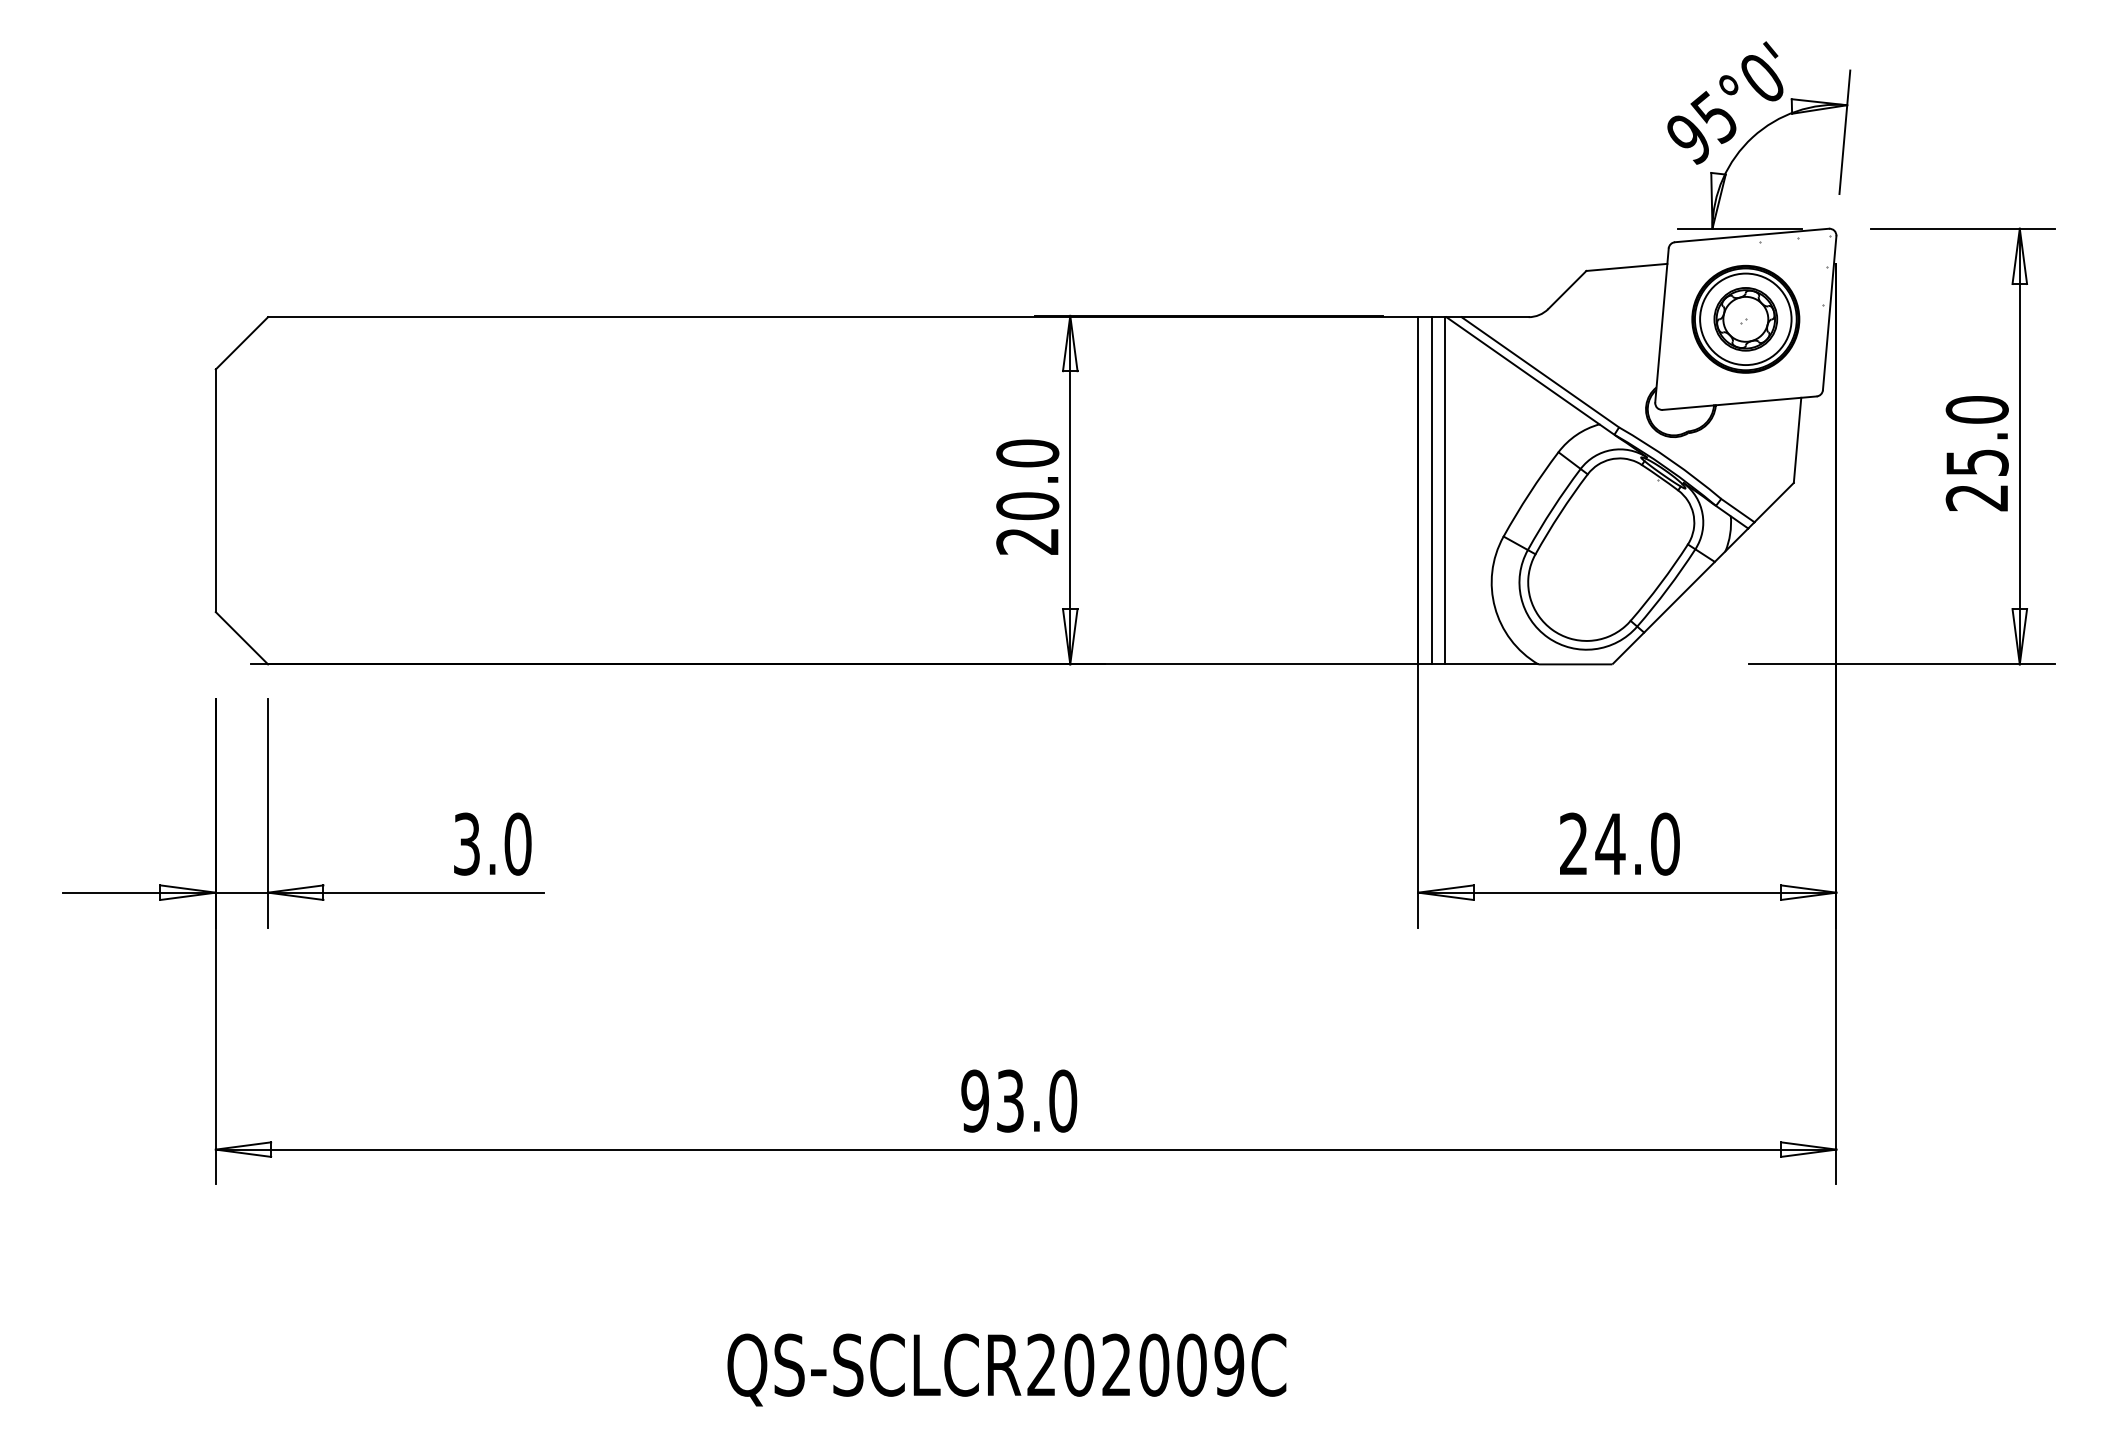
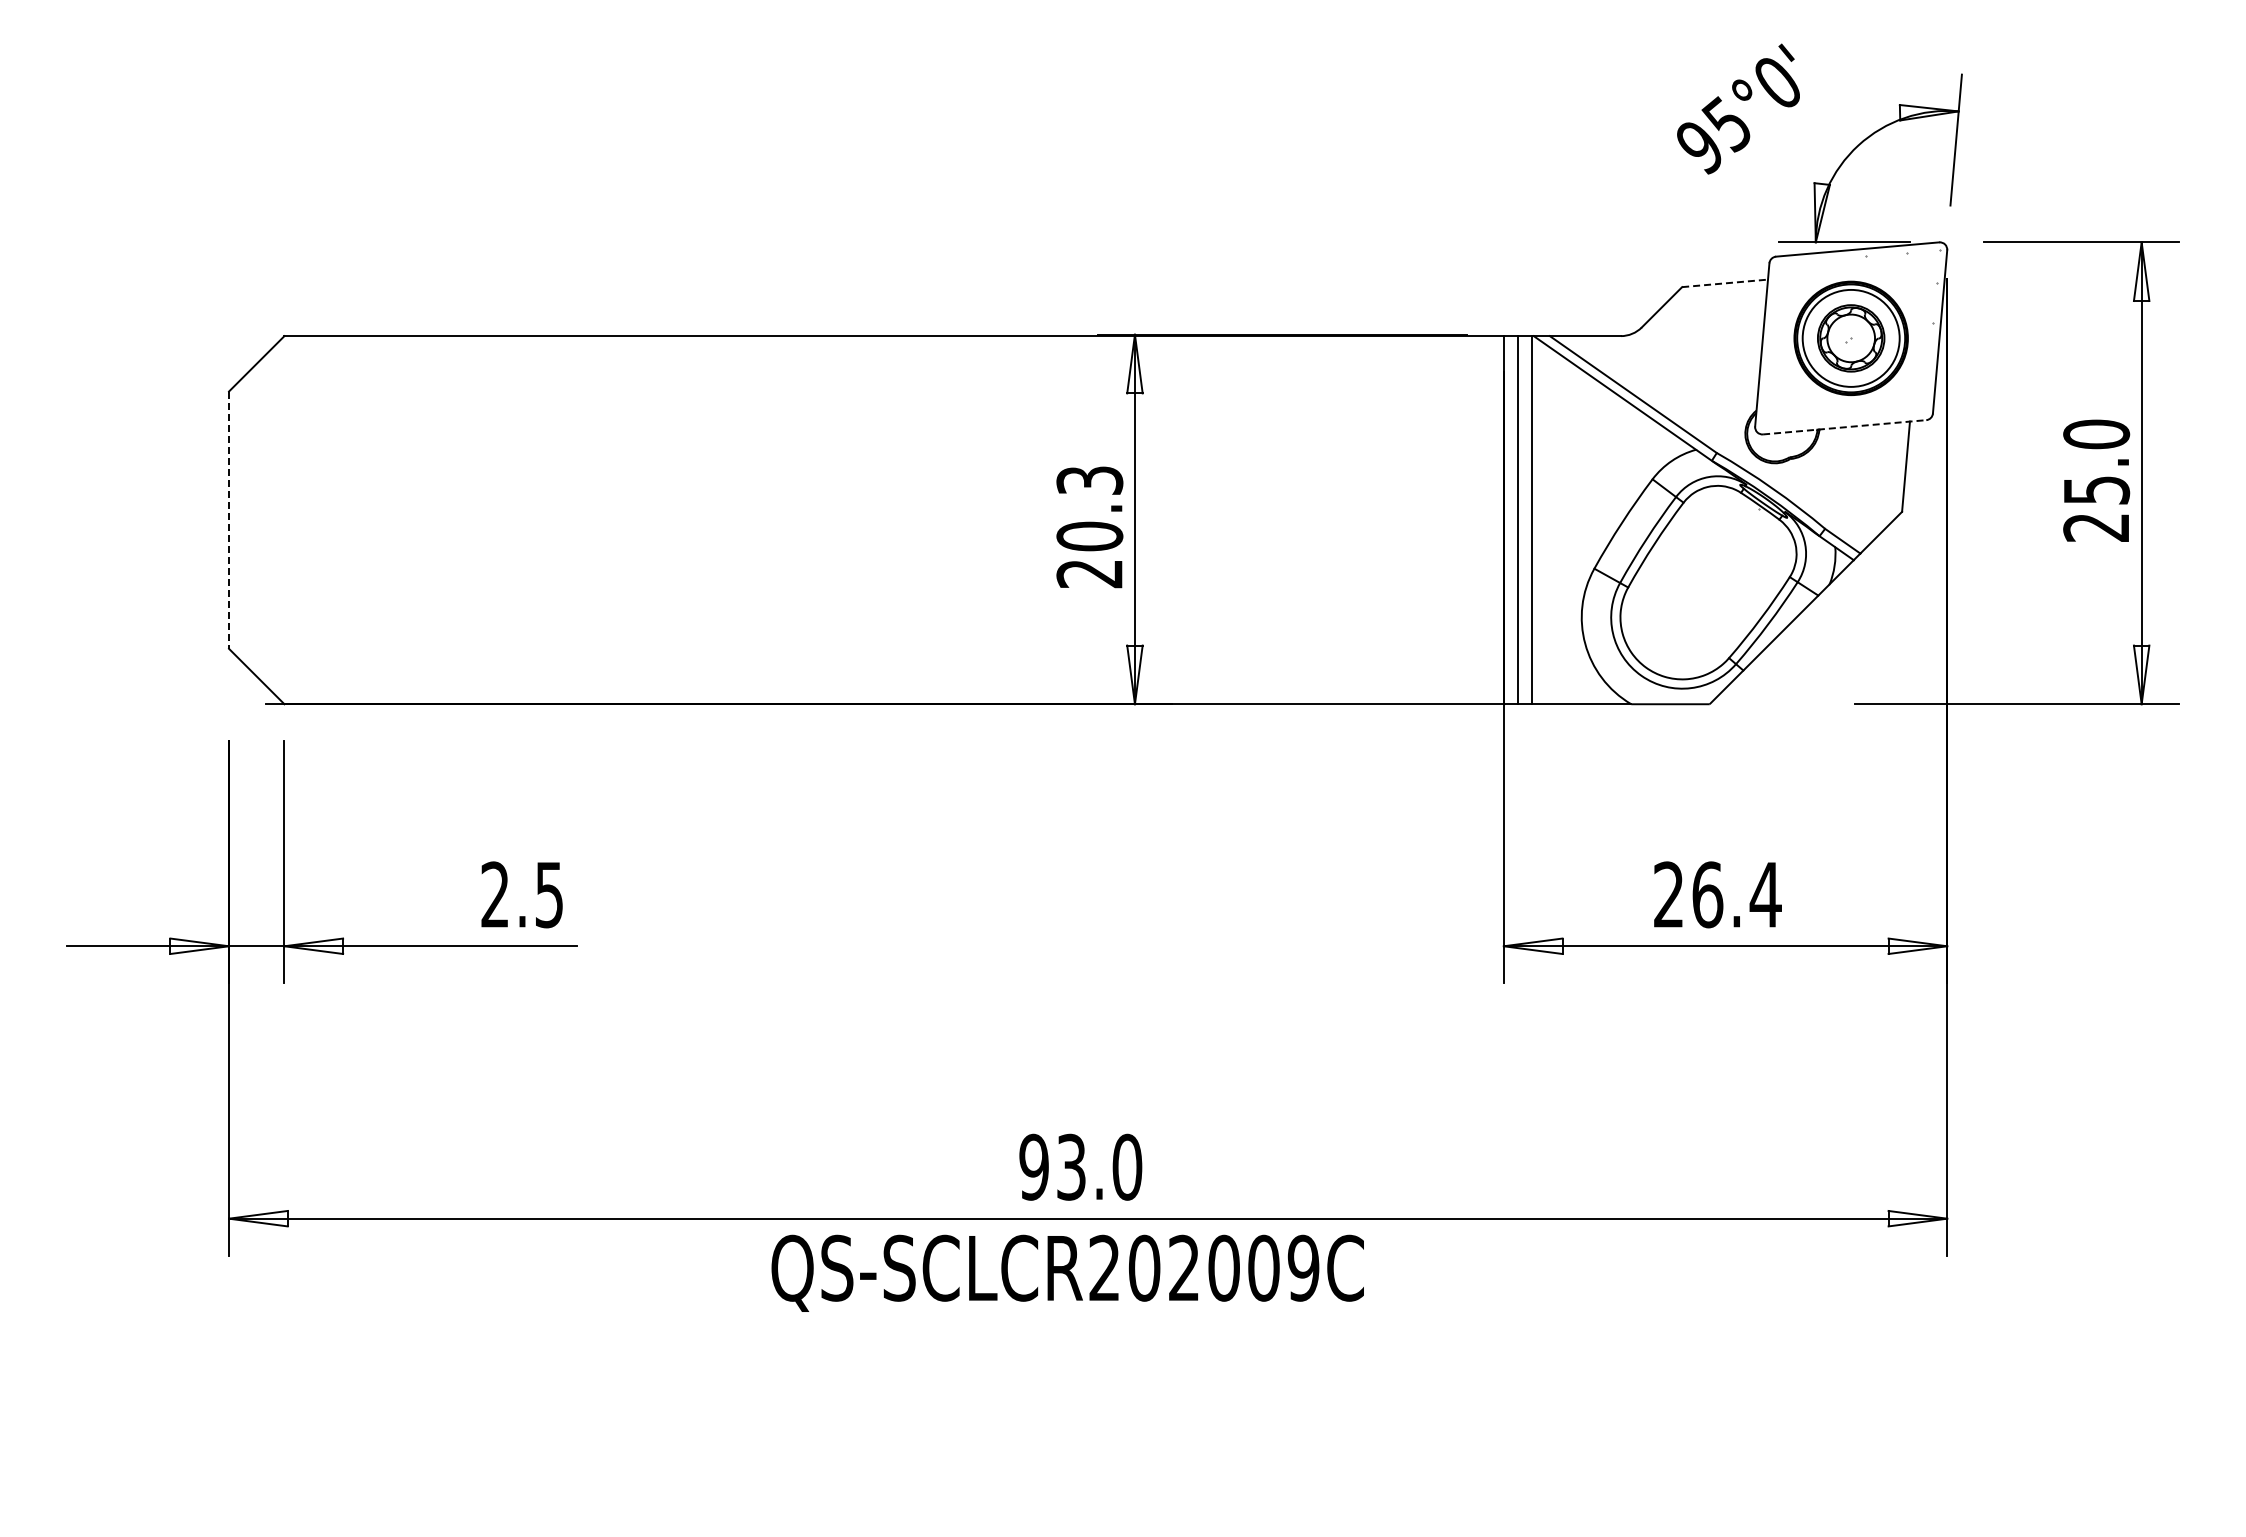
text: (1725, 102) -> (1738, 108), moved
line: (1627, 267) -> (1725, 283), solid -> dashed
line: (1739, 403) -> (1844, 427), solid -> dashed
text: (1027, 453) -> (1089, 480), 20.0 -> 20.3
line: (216, 491) -> (229, 520), solid -> dashed
text: (492, 843) -> (522, 894), 3.0 -> 2.5
text: (1637, 843) -> (1736, 894), 24.0 -> 26.4
text: (1006, 1369) -> (1067, 1272), moved

